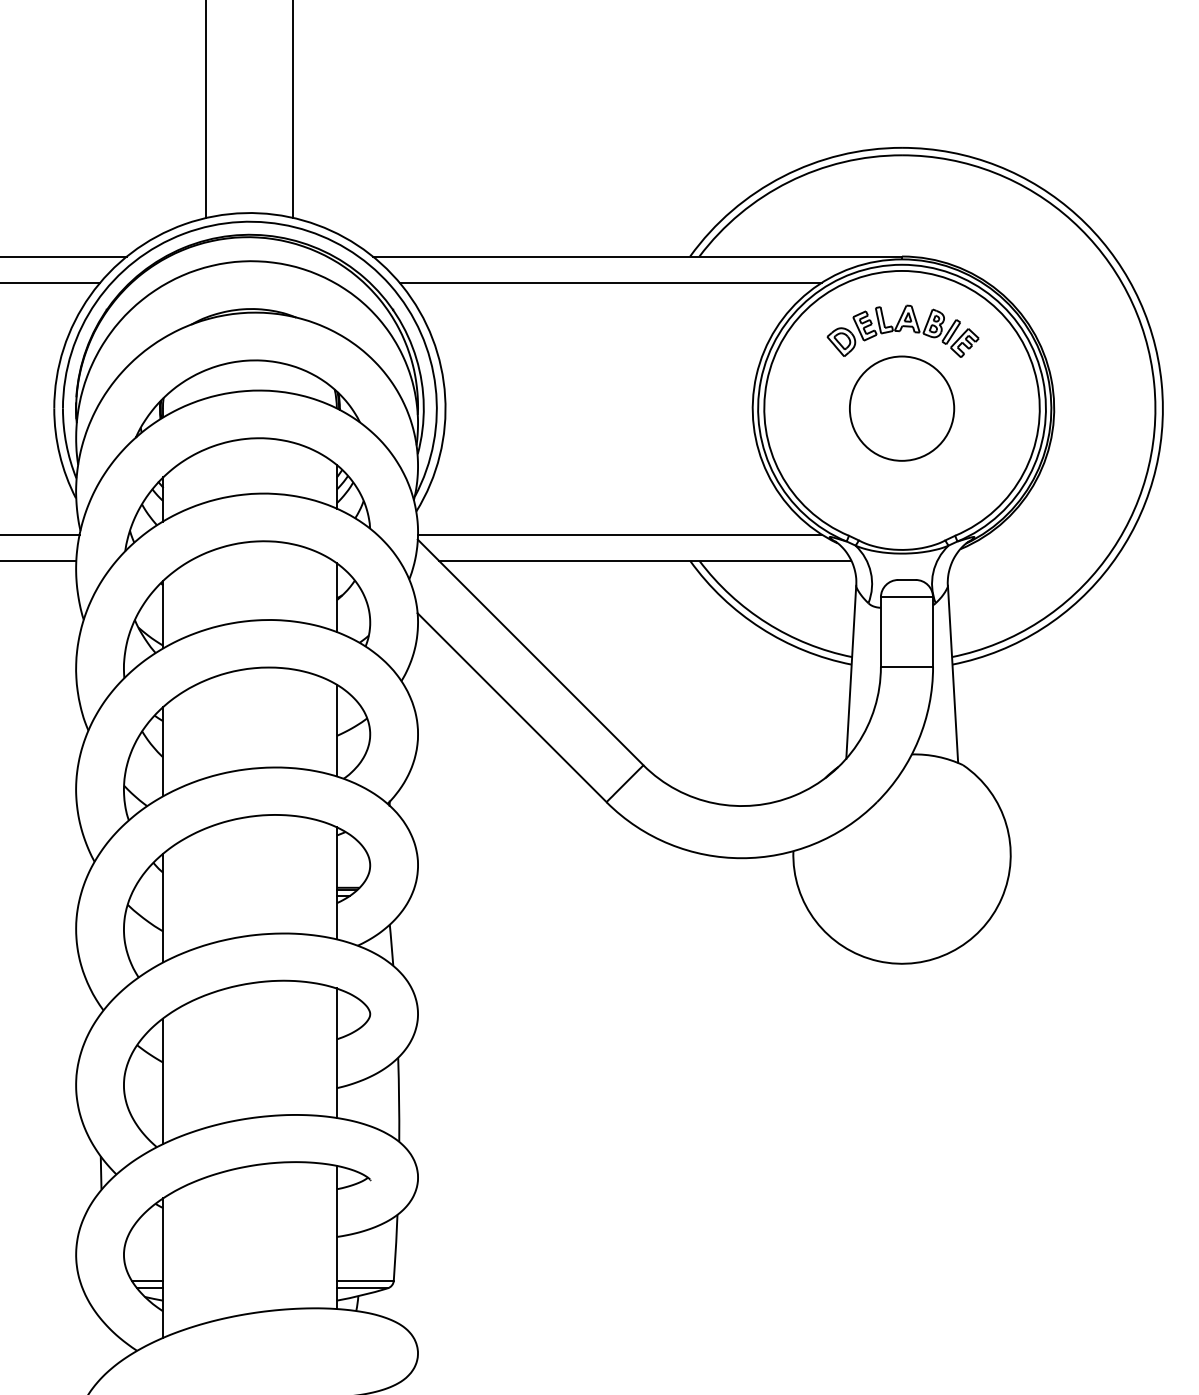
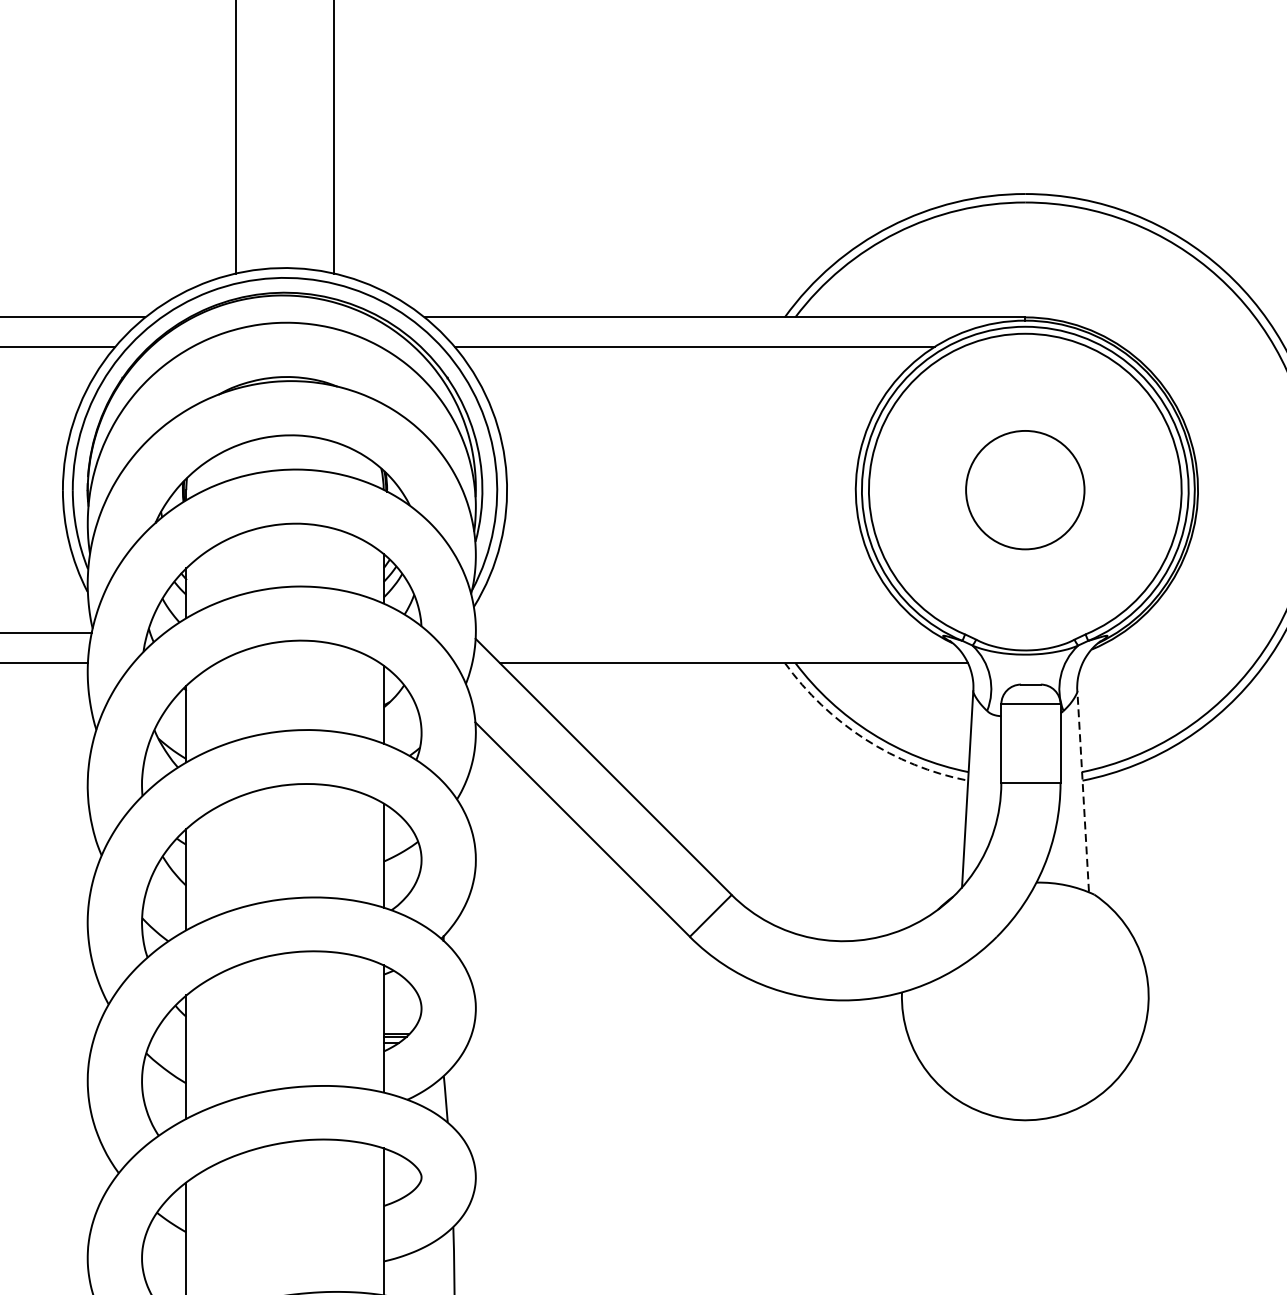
part: (902, 330) -> (1025, 401), removed
line: (619, 534) -> (704, 632), removed
arc: (761, 628) -> (865, 739), solid -> dashed
line: (953, 673) -> (1083, 790), solid -> dashed

